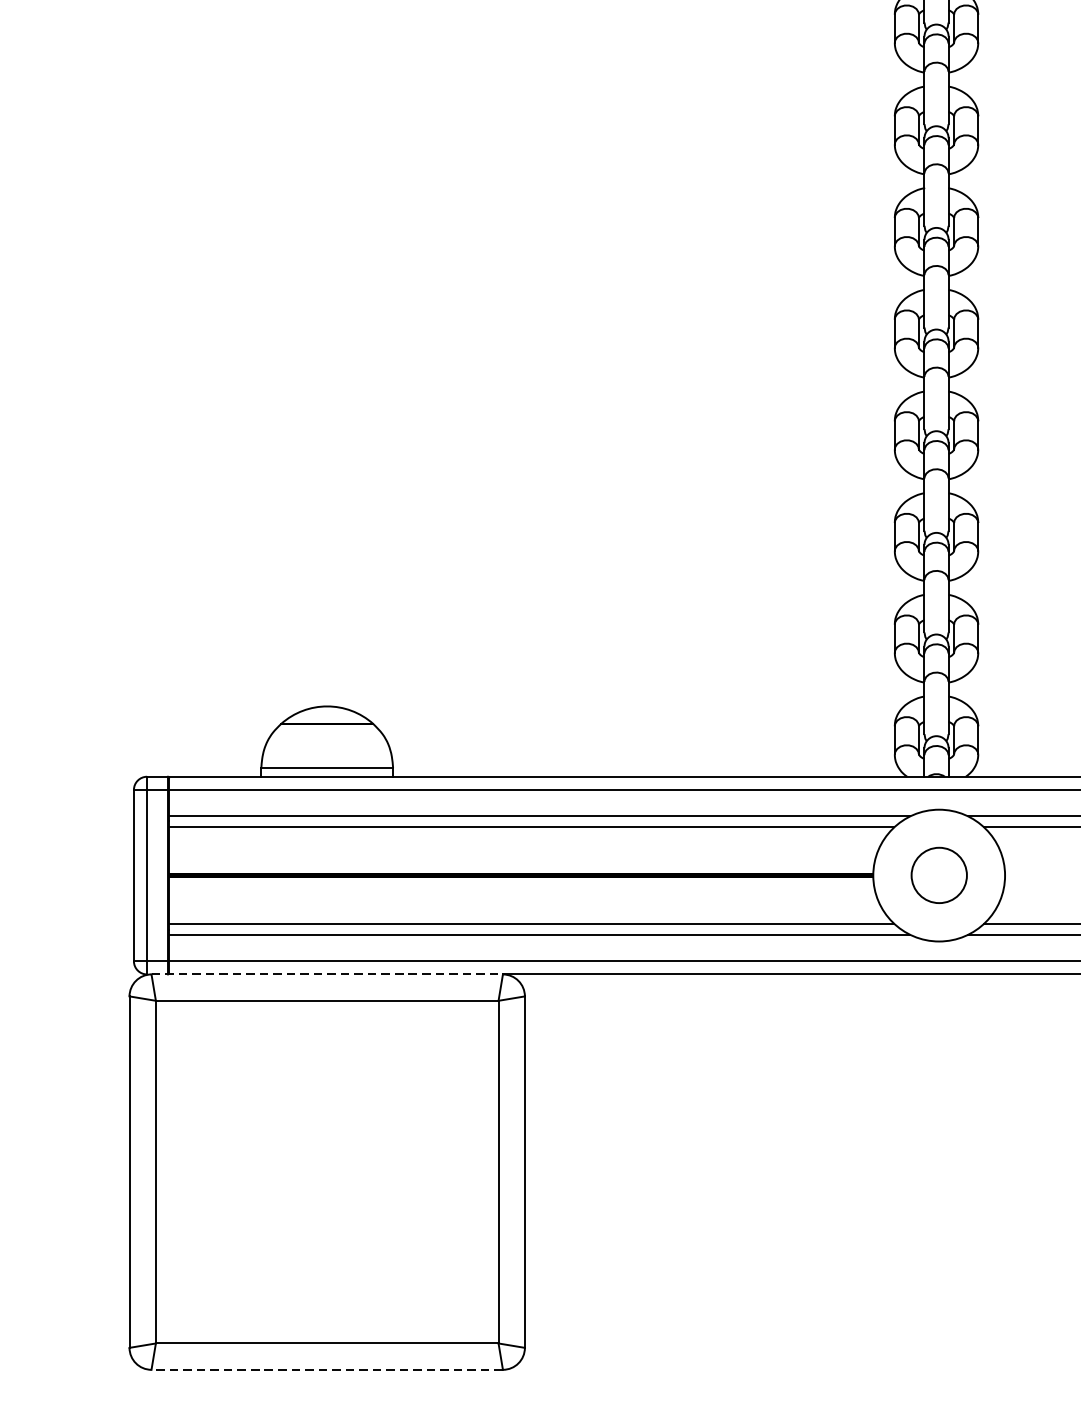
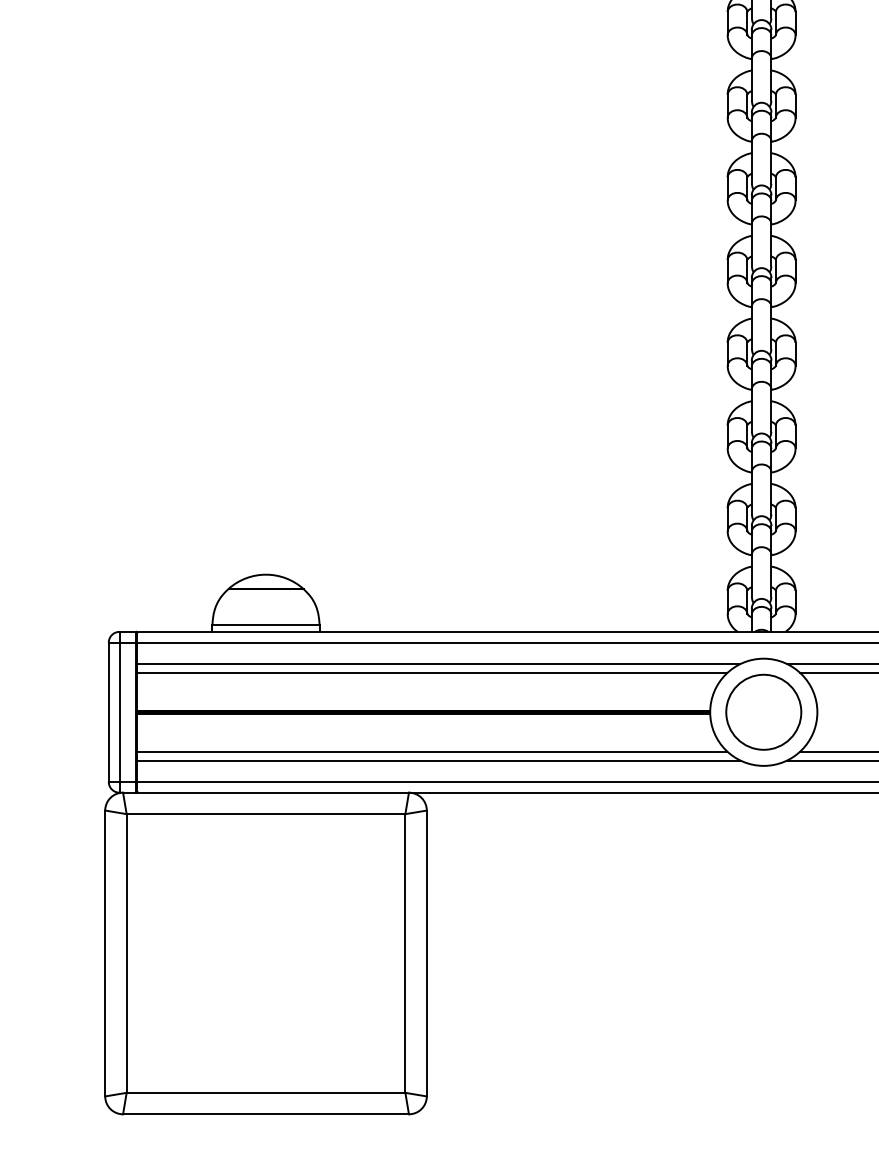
circle: (938, 874) -> (763, 711), size x1.67
line: (327, 974) -> (266, 792), dashed -> solid
line: (327, 1370) -> (266, 1114), dashed -> solid

